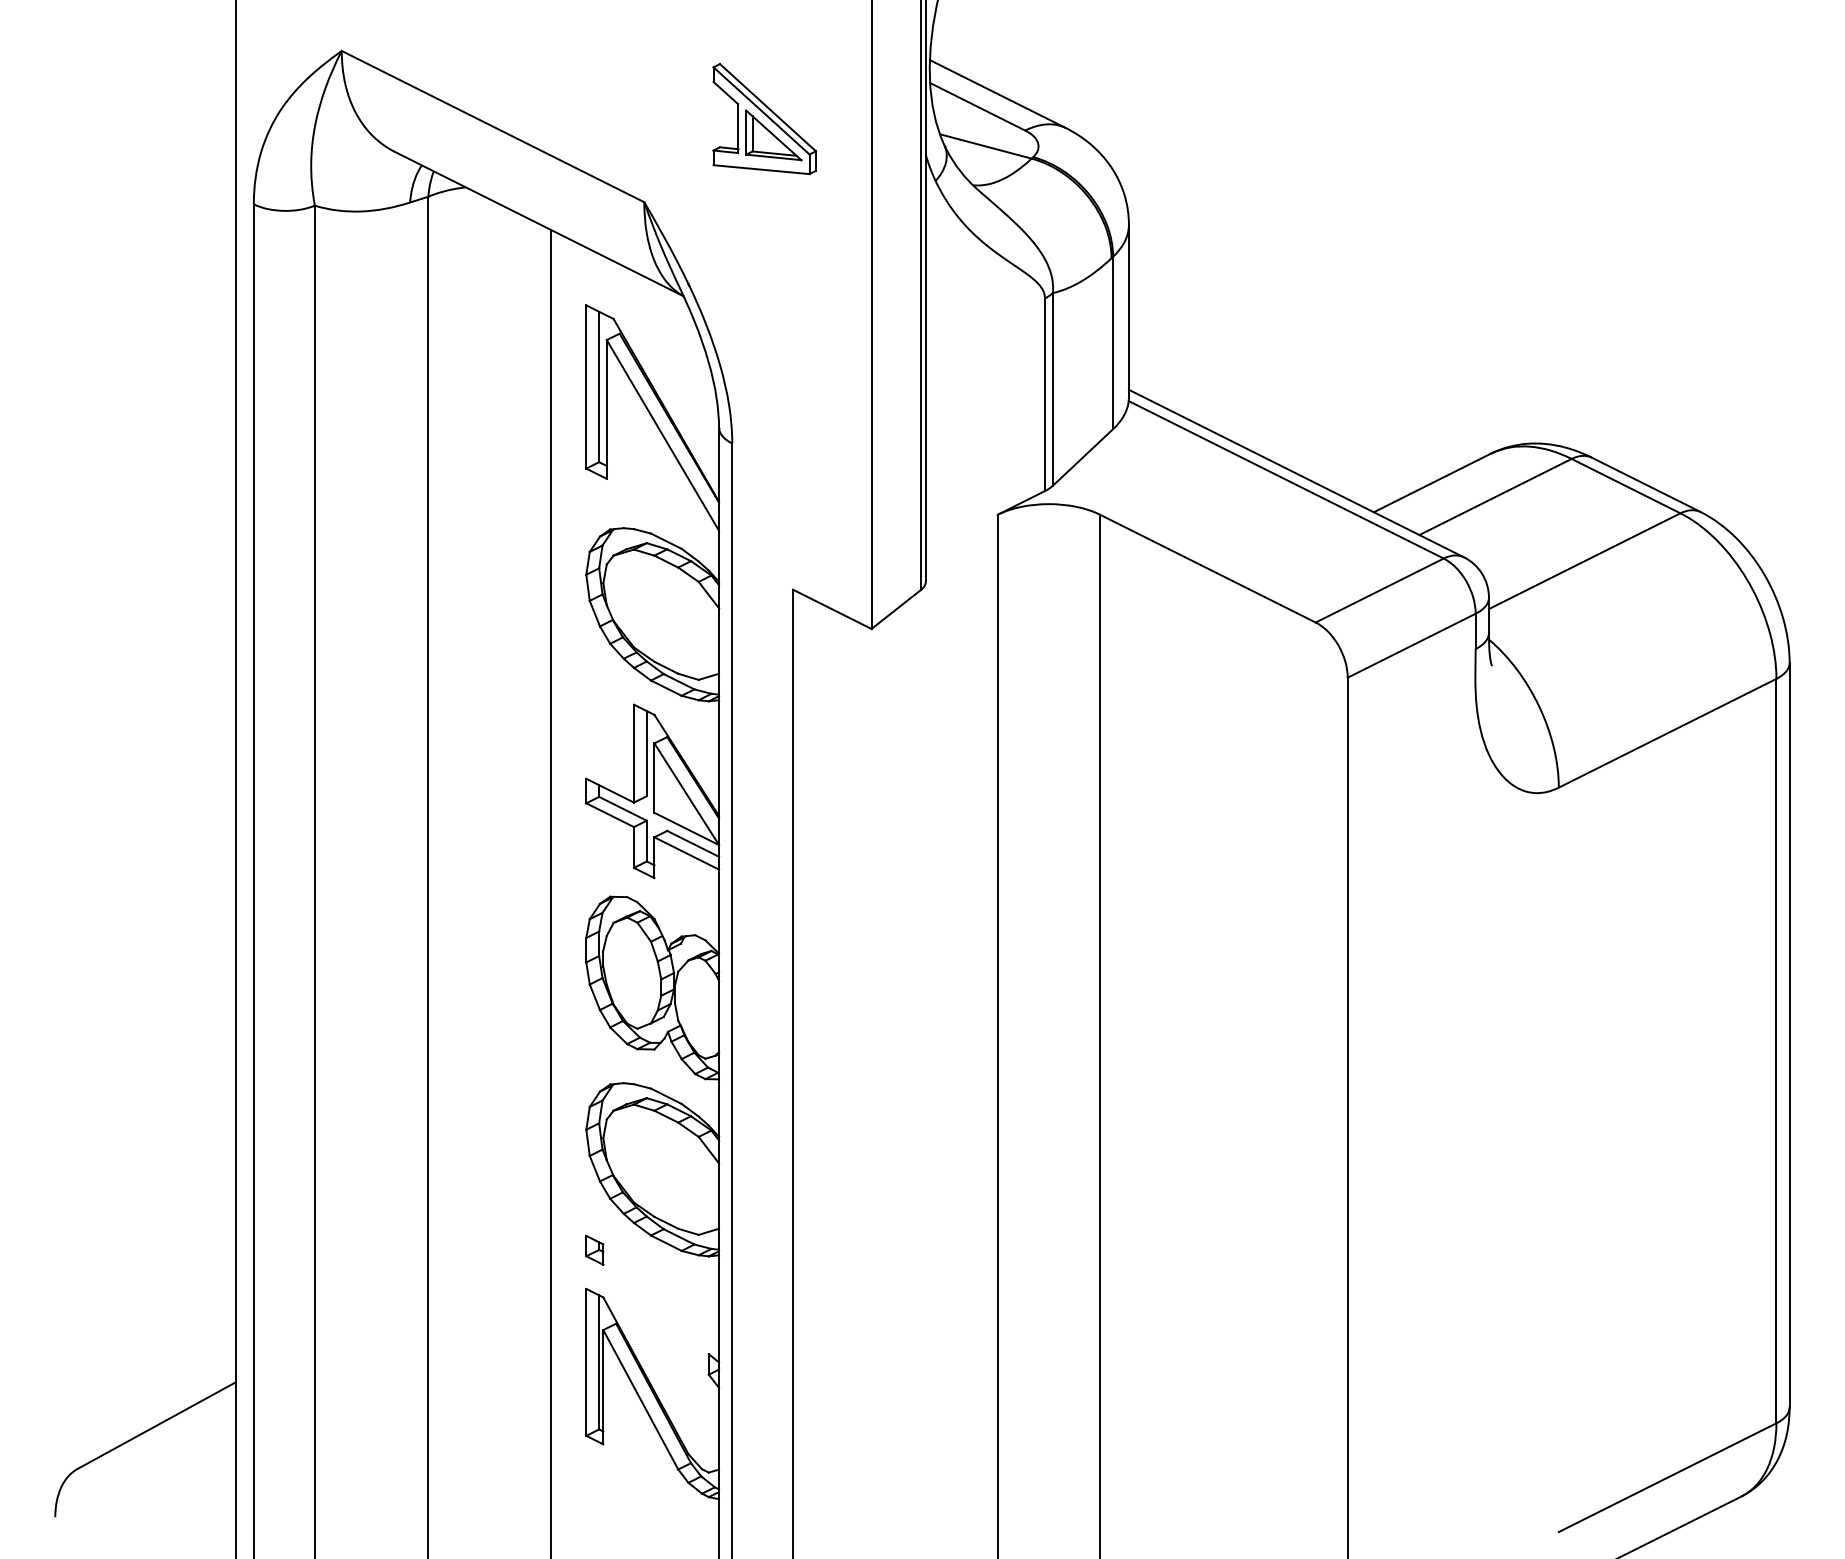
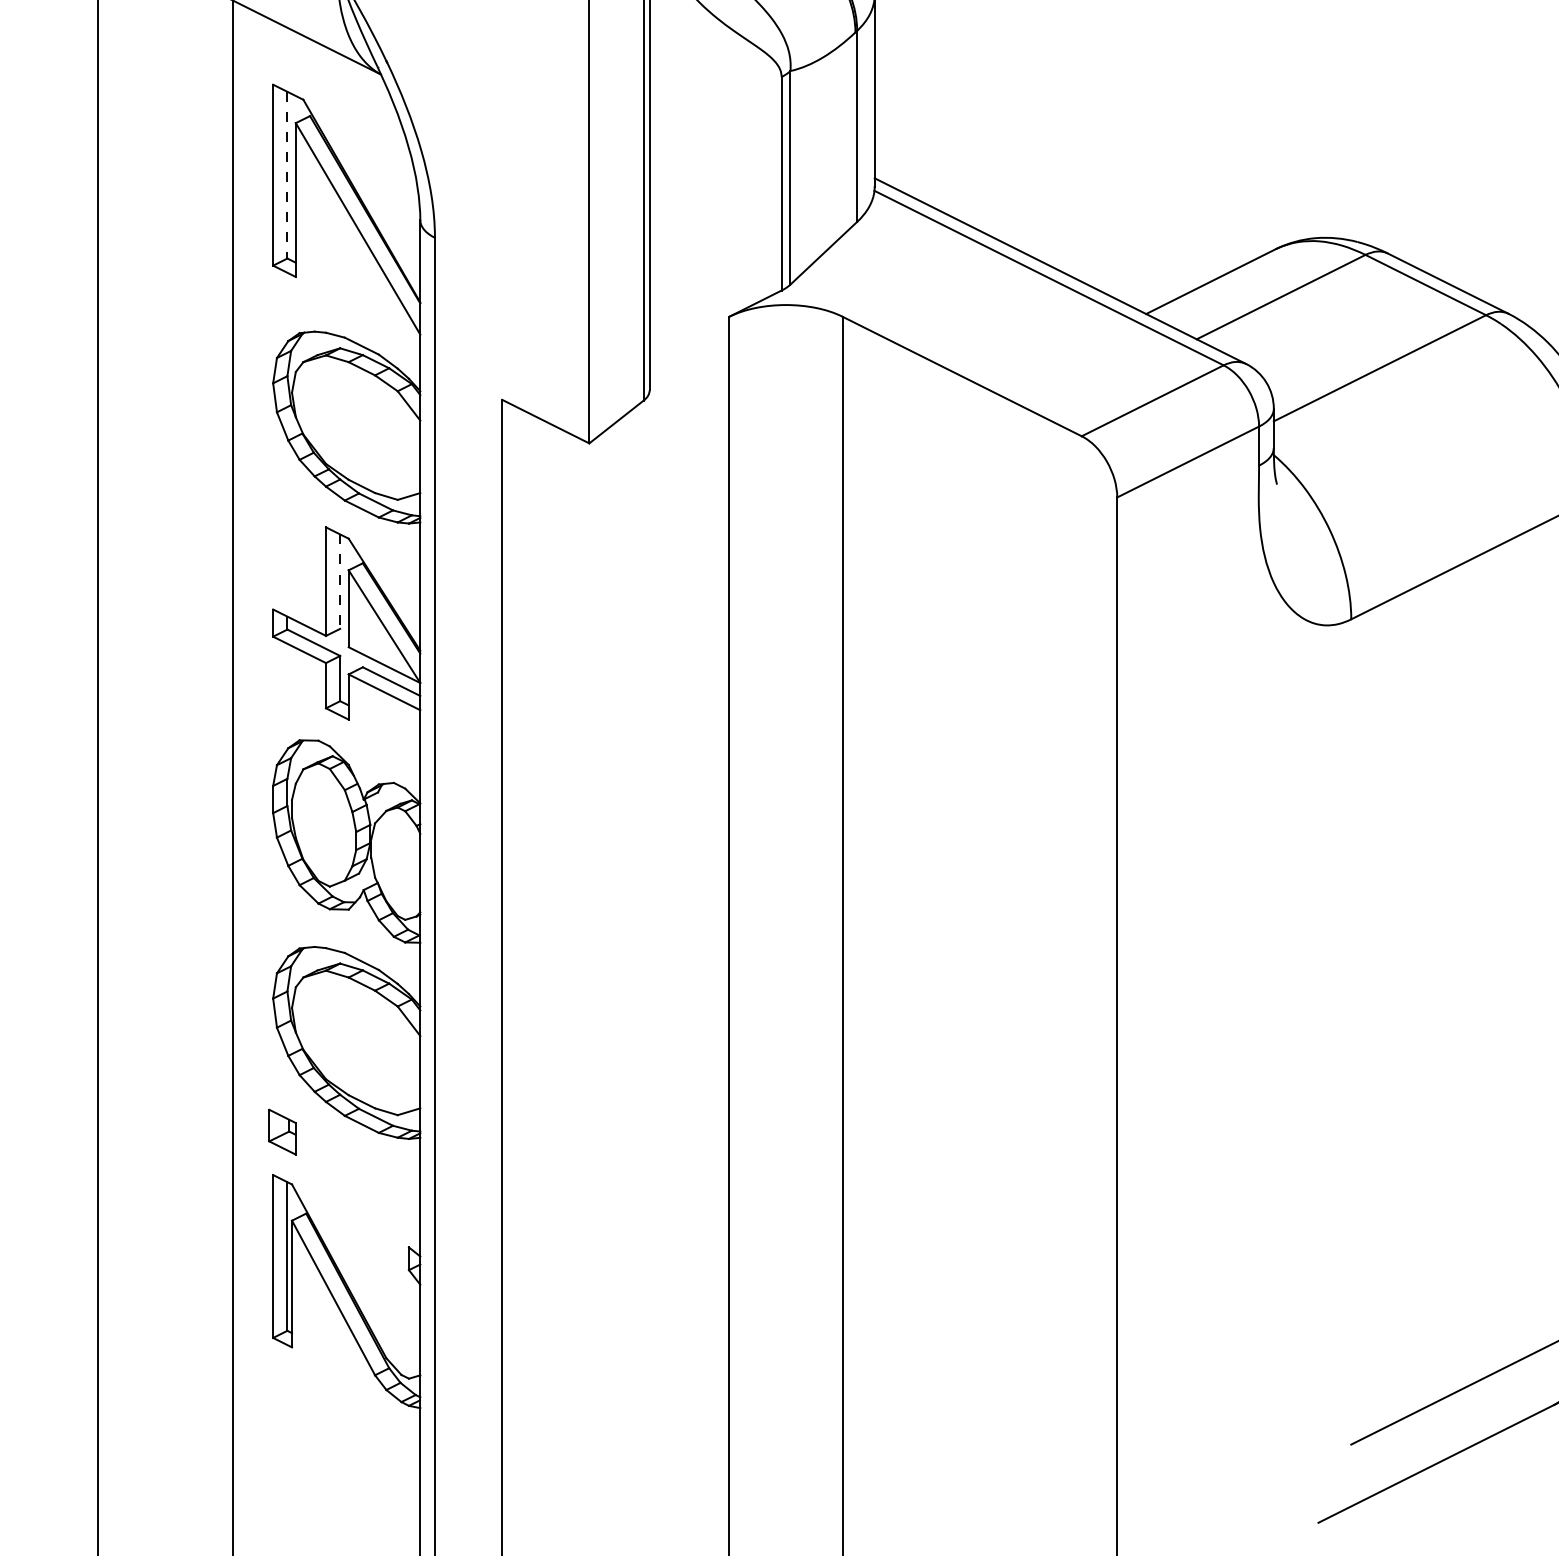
line: (599, 387) -> (287, 175), solid -> dashed
line: (646, 753) -> (339, 581), solid -> dashed
part: (594, 1250) -> (282, 1132), size x1.4

